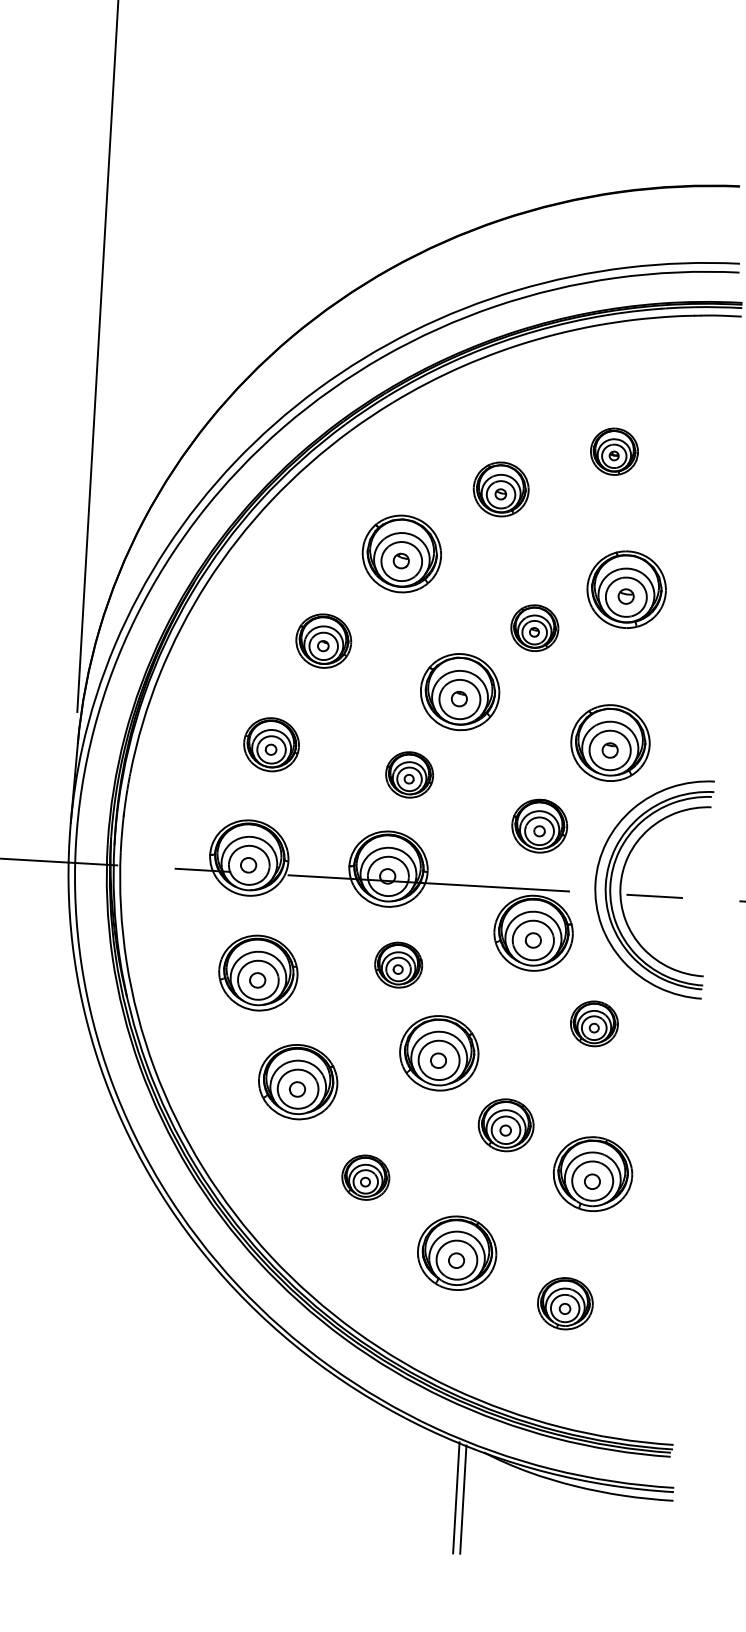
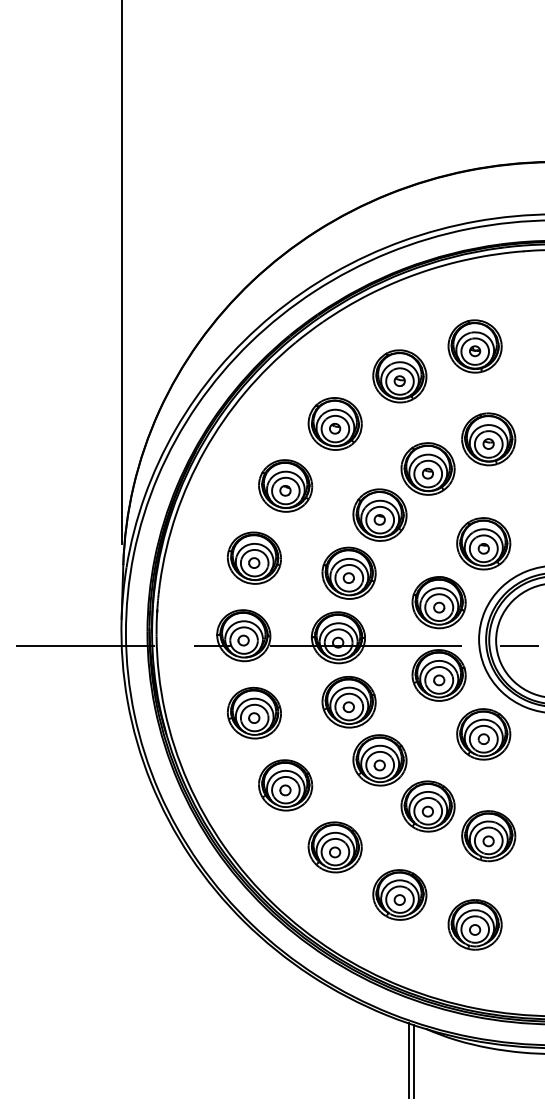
part: (613, 451) -> (474, 346), size x1.67
part: (500, 489) -> (399, 376), size x1.43
part: (534, 627) -> (427, 468), size x1.67
part: (323, 640) -> (285, 485), size x1.43
part: (271, 743) -> (254, 557), size x1.43
part: (408, 773) -> (348, 572), size x1.67
part: (538, 825) -> (438, 602), size x1.43
part: (397, 965) -> (348, 702), size x1.67
part: (593, 1023) -> (483, 734), size x1.67
part: (505, 1125) -> (427, 806), size x1.43
part: (364, 1177) -> (334, 847), size x1.67
part: (564, 1303) -> (474, 924), size x1.43

